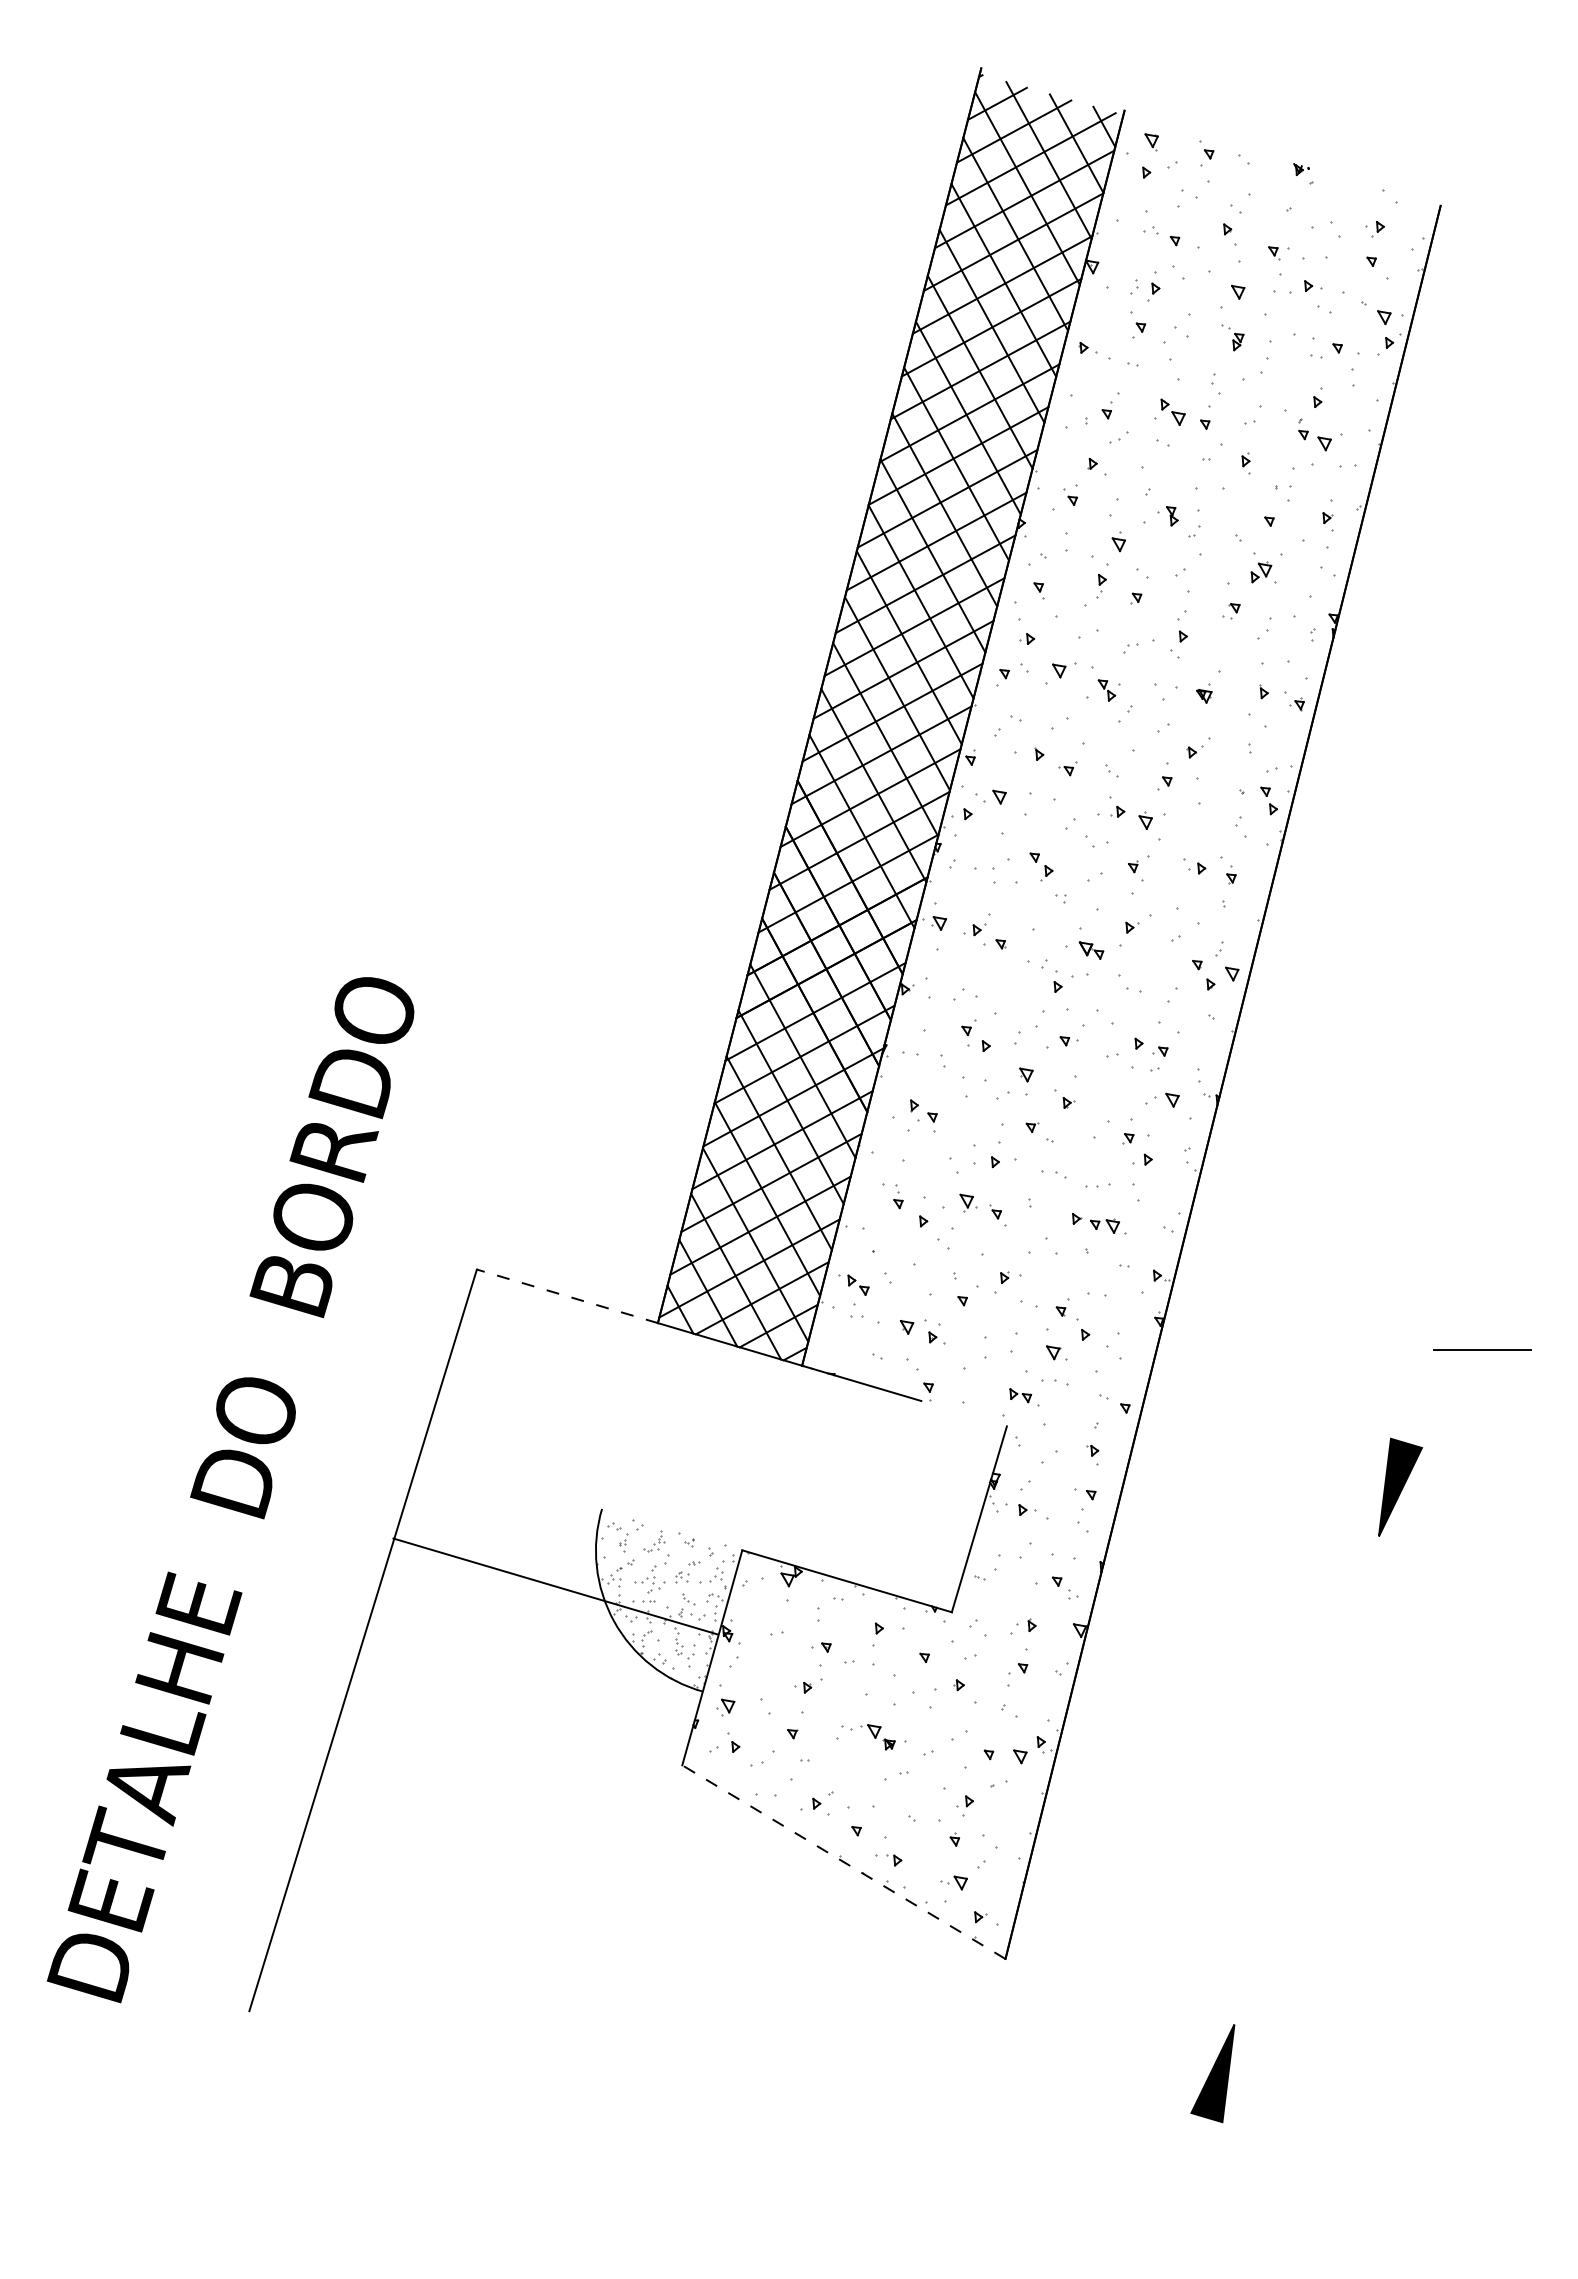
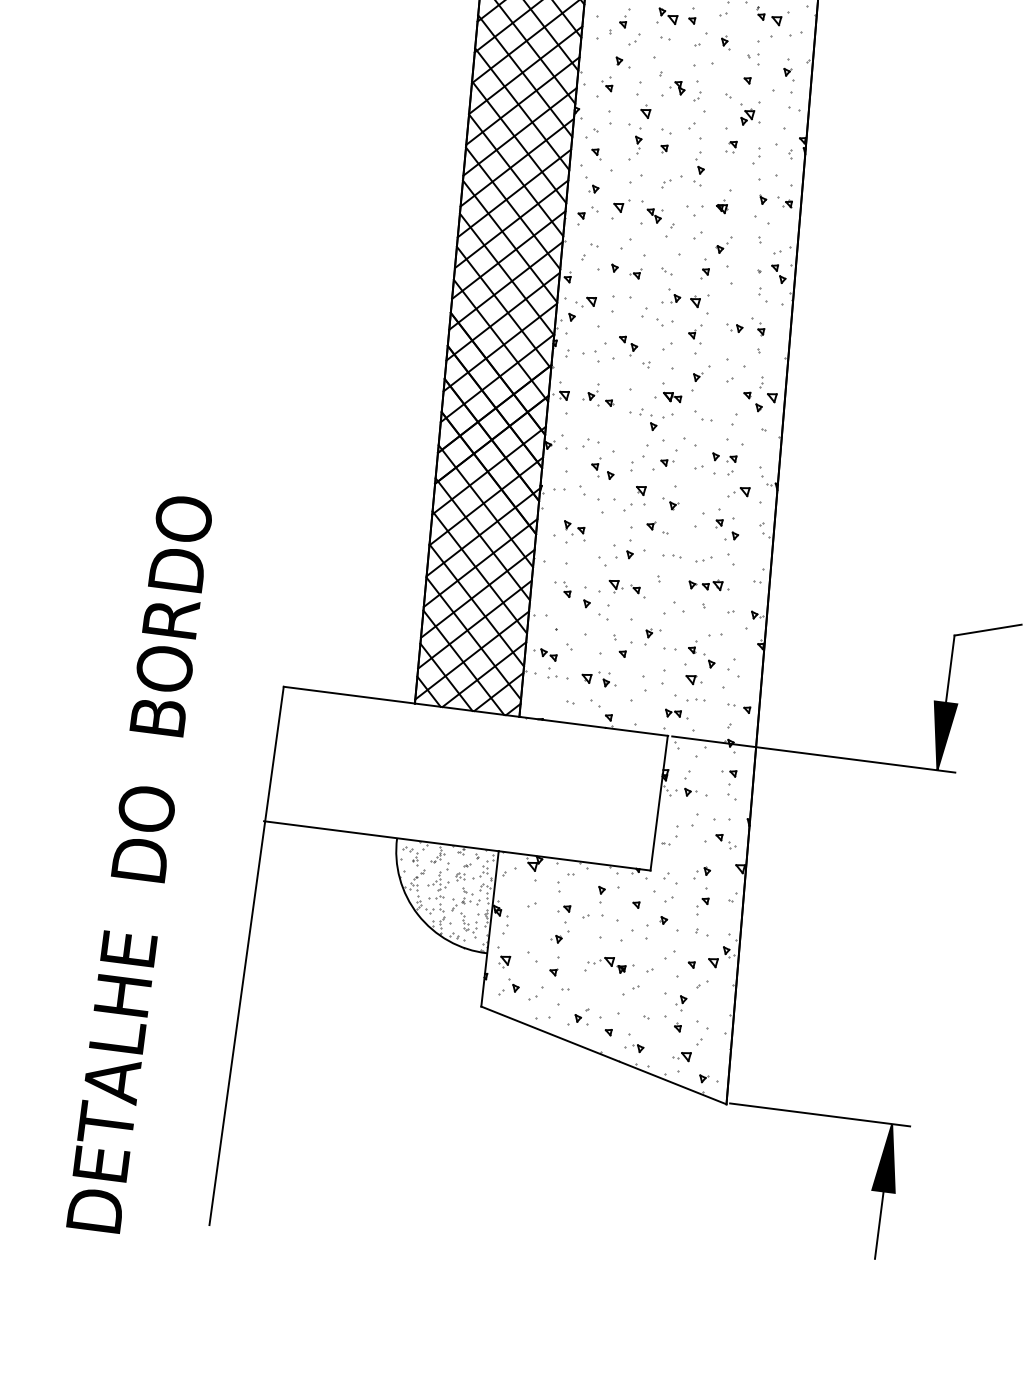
line: (567, 1296) -> (349, 695), dashed -> solid
line: (1419, 1396) -> (949, 669), added
line: (964, 1413) -> (637, 731), added
line: (1207, 1485) -> (813, 754), added
line: (555, 1586) -> (381, 836), moved
line: (843, 1861) -> (603, 1055), dashed -> solid
line: (1134, 1995) -> (819, 1115), added
line: (1193, 2163) -> (879, 1224), added

